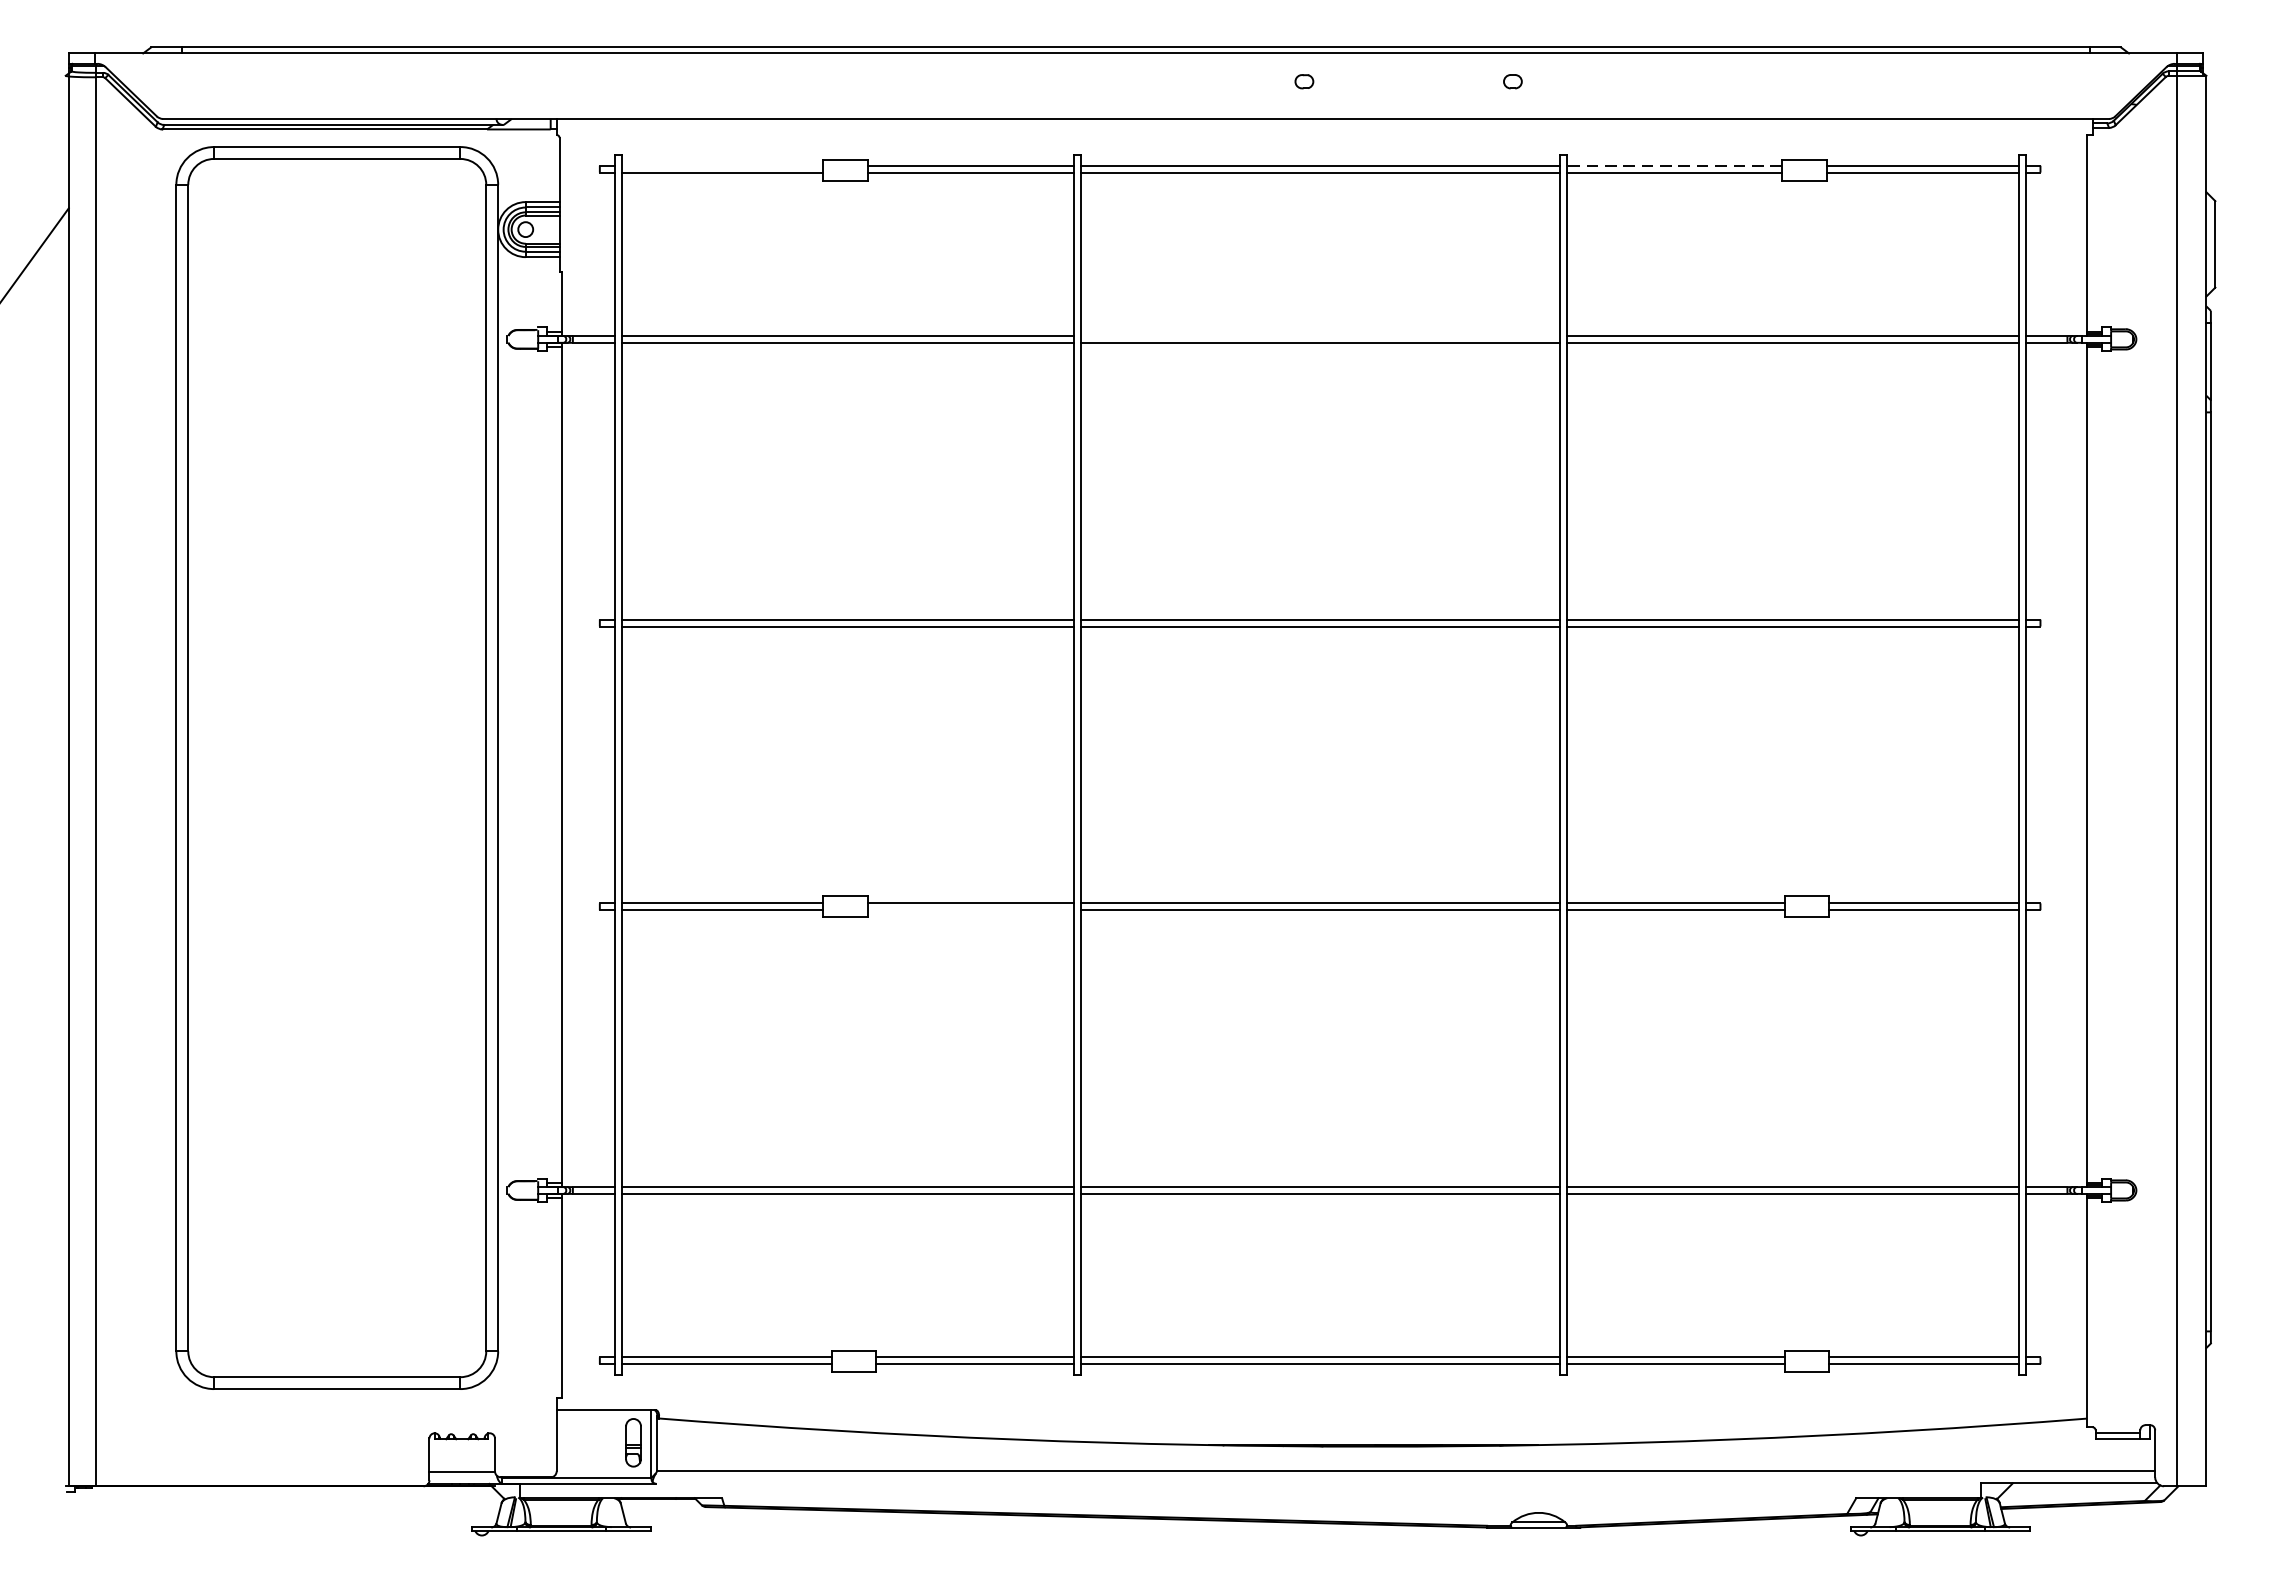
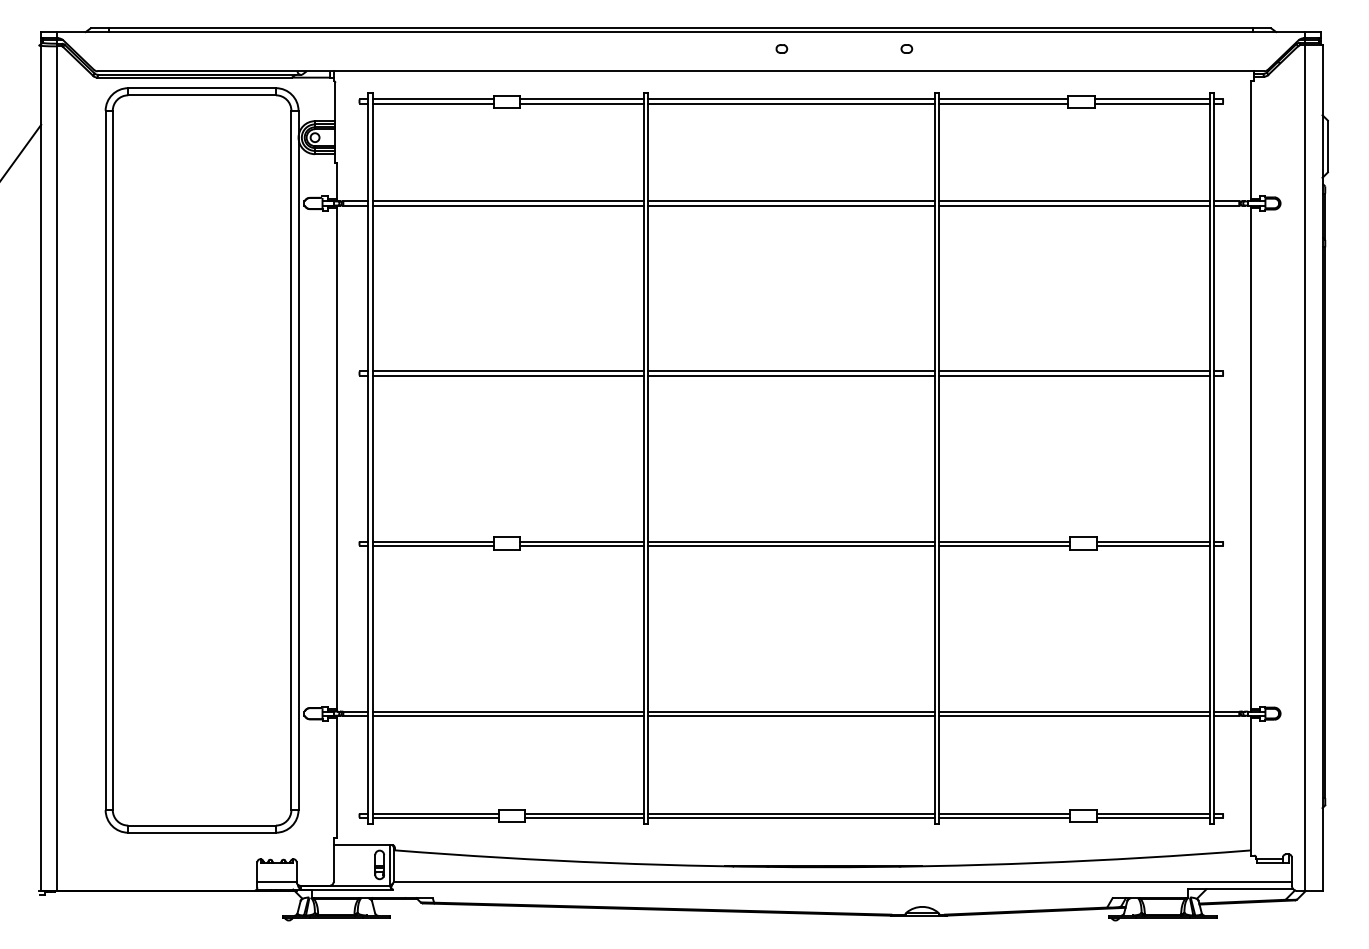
line: (721, 165) -> (432, 99), added
line: (1674, 165) -> (1003, 99), dashed -> solid
line: (1318, 336) -> (790, 201), added
line: (970, 909) -> (581, 545), added

